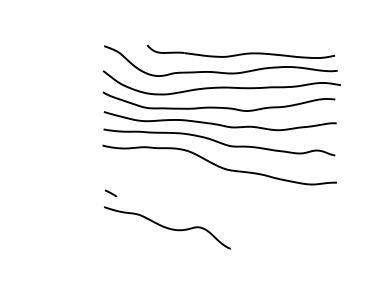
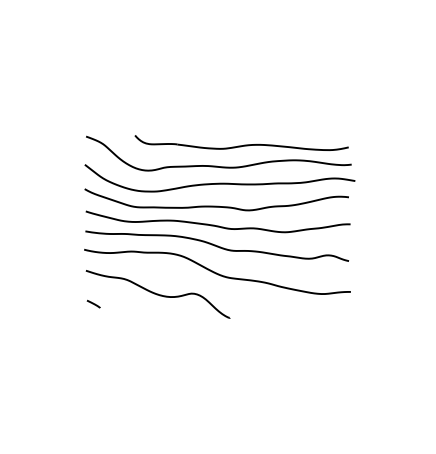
curve: (166, 228) -> (157, 294), moved

